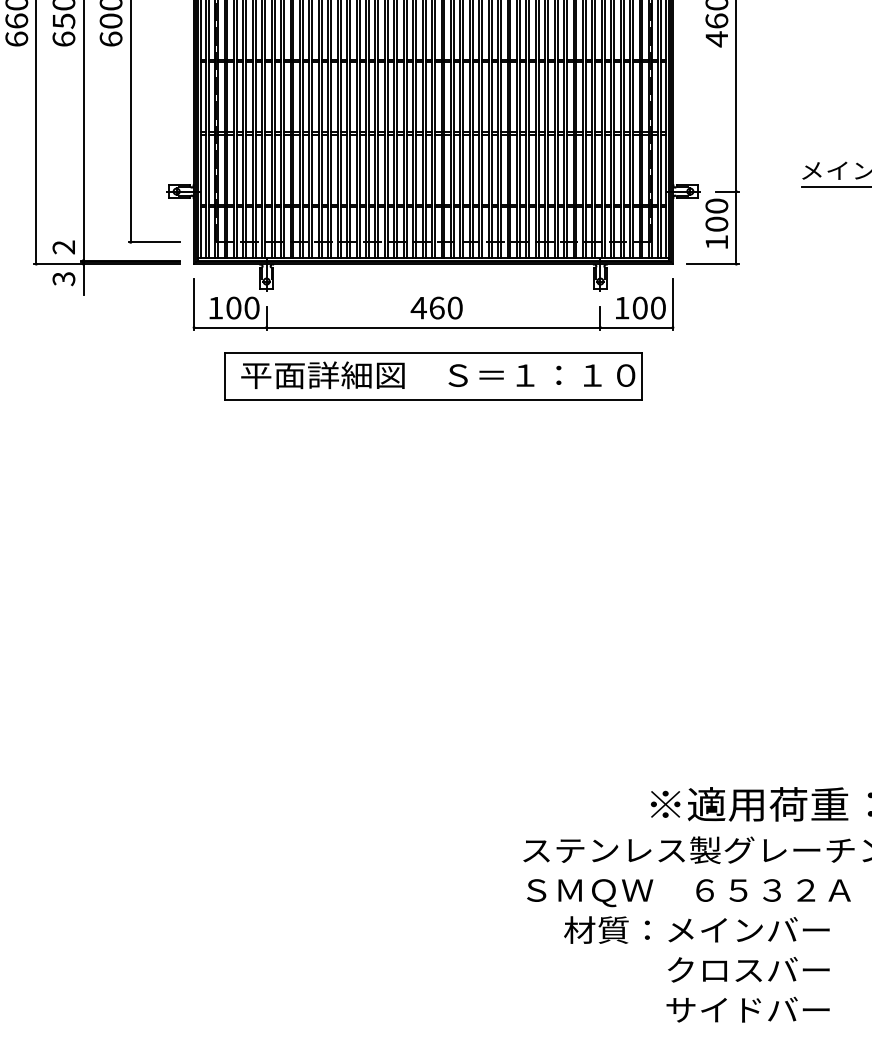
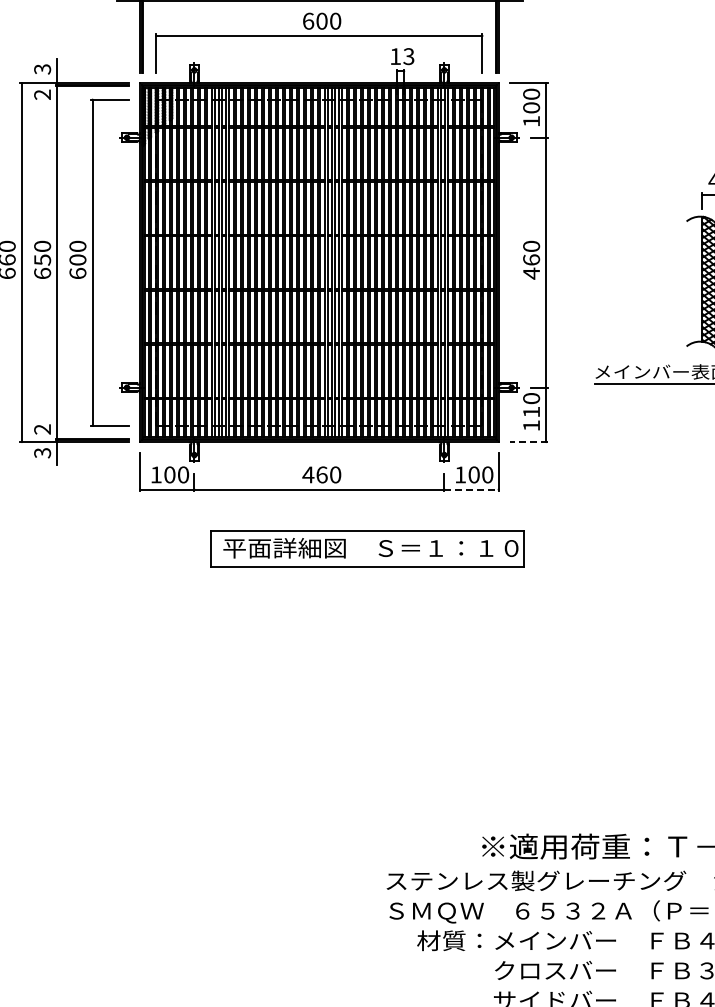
text: (716, 223) -> (531, 411), 100 -> 110
line: (712, 264) -> (528, 442), solid -> dashed
line: (637, 327) -> (472, 489), solid -> dashed
part: (433, 375) -> (367, 548), moved

